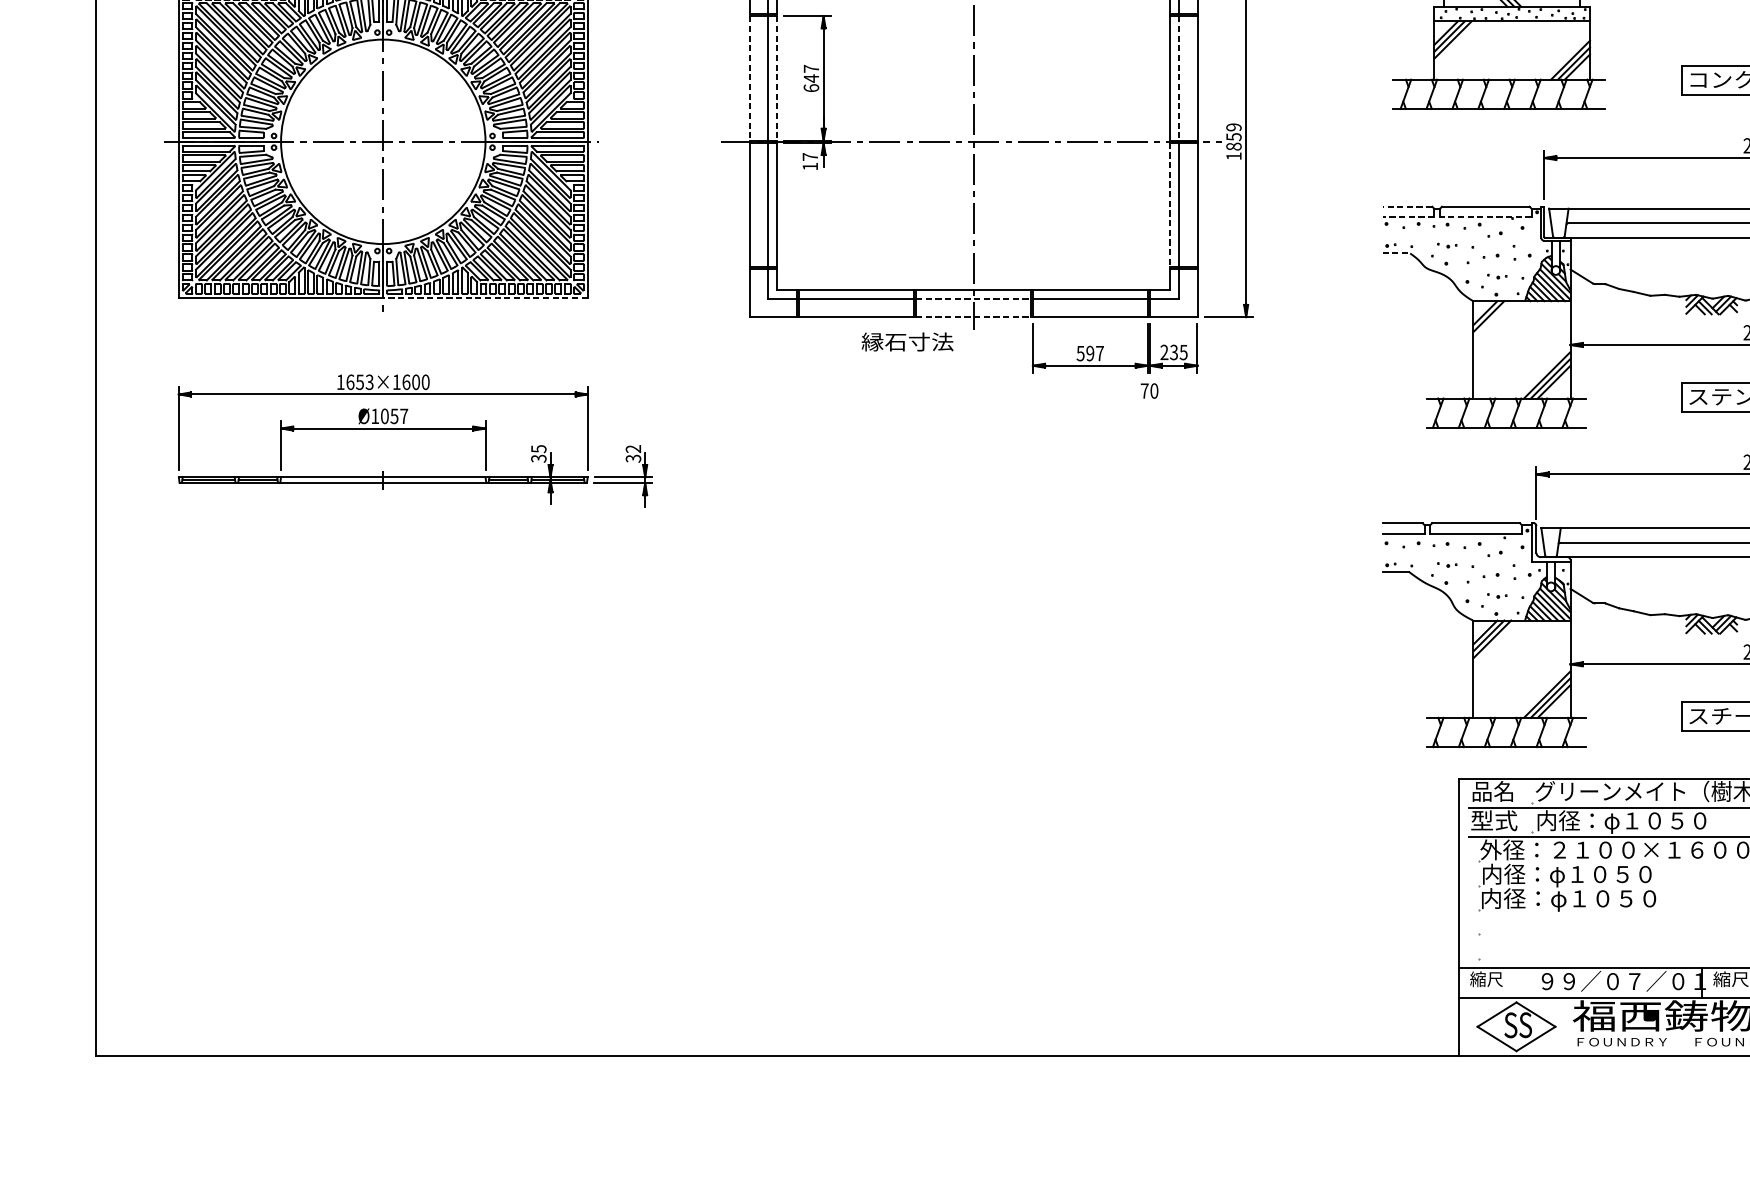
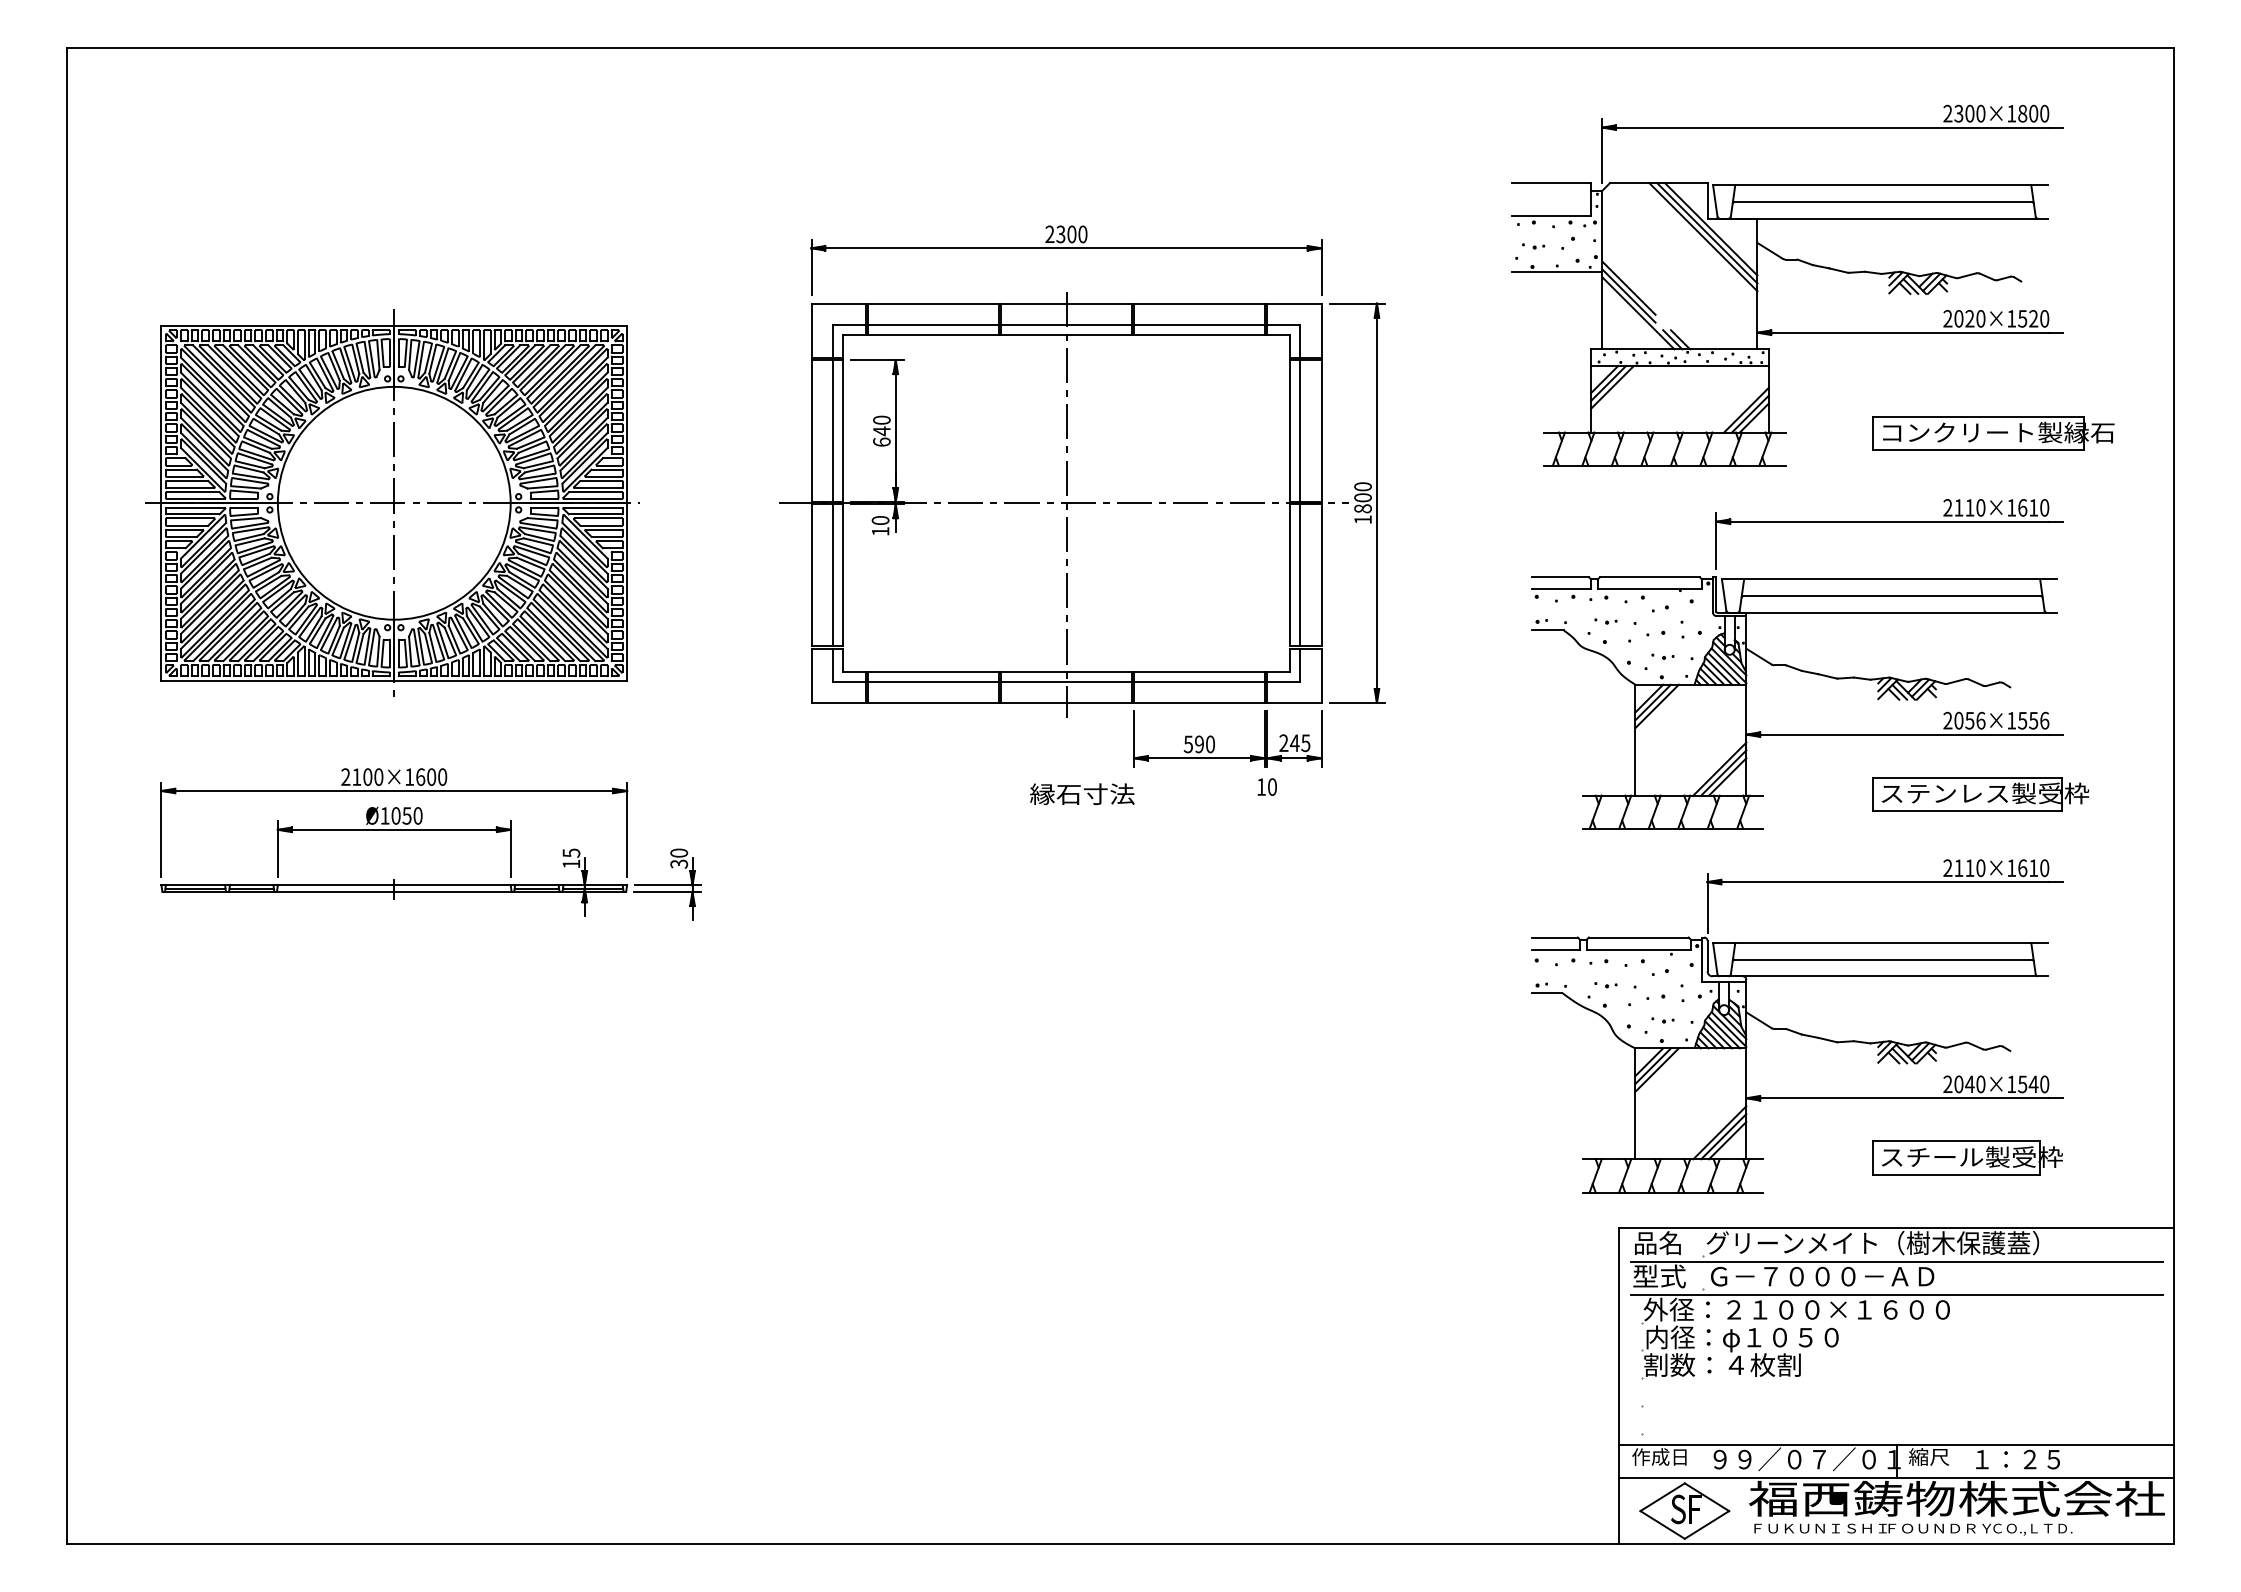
text: (811, 68) -> (881, 419), 647 -> 640
line: (749, 78) -> (811, 431), dashed -> solid
line: (776, 78) -> (842, 431), dashed -> solid
line: (1179, 78) -> (1300, 431), dashed -> solid
text: (1233, 132) -> (1362, 492), 1859 -> 1800
text: (810, 156) -> (880, 520), 17 -> 10
line: (1170, 205) -> (1290, 575), dashed -> solid
line: (1407, 207) -> (1560, 577), dashed -> solid
line: (1408, 217) -> (1561, 589), dashed -> solid
line: (1485, 217) -> (1649, 589), dashed -> solid
line: (1396, 253) -> (1548, 630), dashed -> solid
line: (485, 297) -> (510, 680), dashed -> solid
line: (974, 298) -> (1067, 681), dashed -> solid
line: (974, 316) -> (1067, 702), dashed -> solid
line: (1491, 320) -> (1656, 706), added
text: (907, 341) -> (1082, 793), moved
text: (1173, 352) -> (1294, 743), 235 -> 245
text: (1100, 353) -> (1210, 744), 597 -> 590
text: (355, 381) -> (362, 776), 1653×1600 -> 2100×1600
text: (1144, 390) -> (1261, 786), 70 -> 10
text: (403, 415) -> (417, 815), Ø1057 -> Ø1050
text: (633, 448) -> (679, 852), 32 -> 30
text: (538, 458) -> (571, 863), 35 -> 15
text: (1636, 821) -> (1821, 1277), 内径：φ１０５０ -> Ｇ－７０００－ＡＤ
text: (1568, 899) -> (1743, 1366), 内径：φ１０５０ -> 割数：４枚割
text: (1494, 978) -> (1659, 1456), 縮尺 -> 作成日
text: (1525, 1024) -> (1695, 1508), S -> F
text: (1640, 1042) -> (1826, 1528), ＦＯＵＮＤＲＹ -> ＦＵＫＵＮＩＳＨＩ

